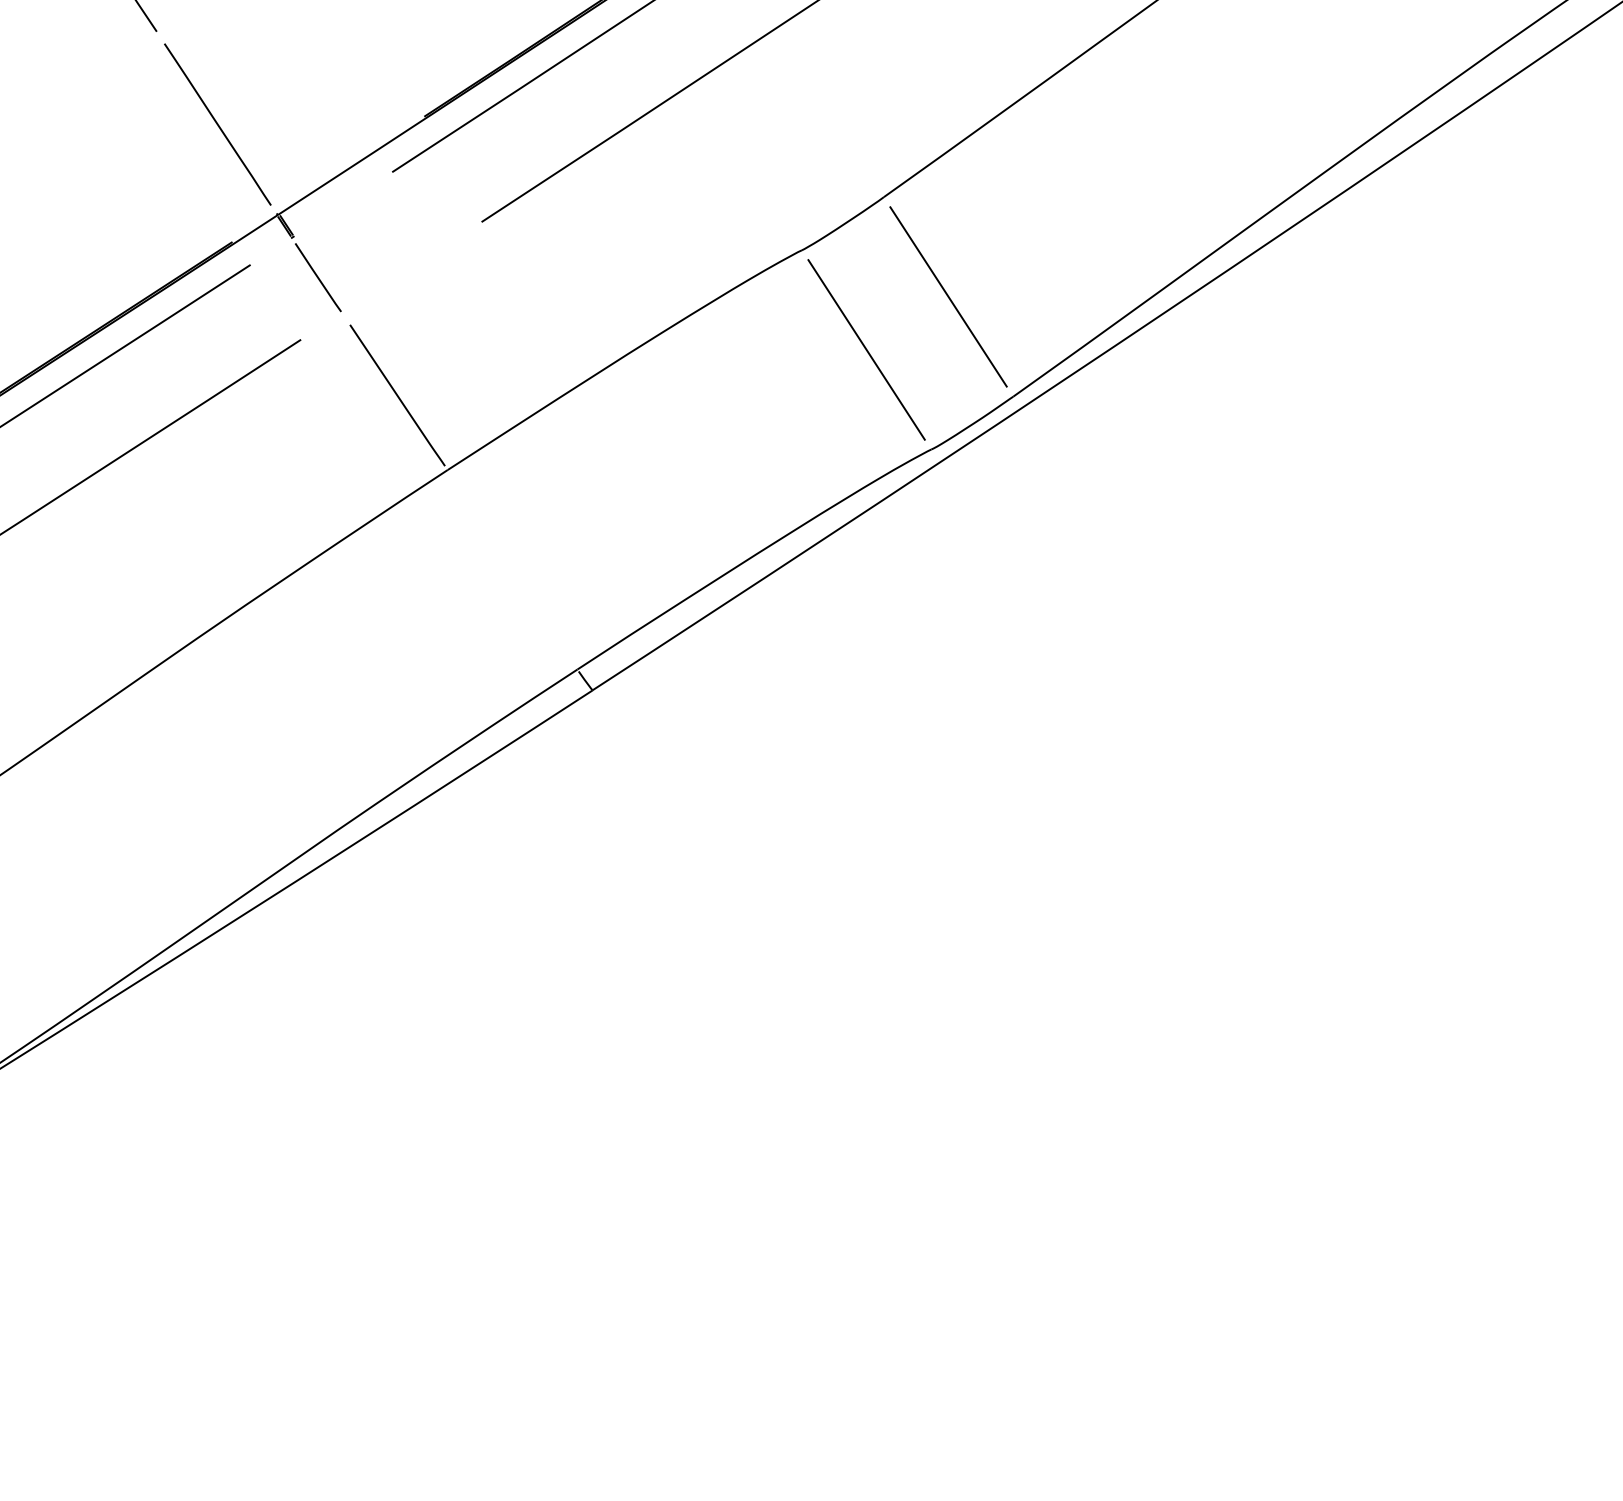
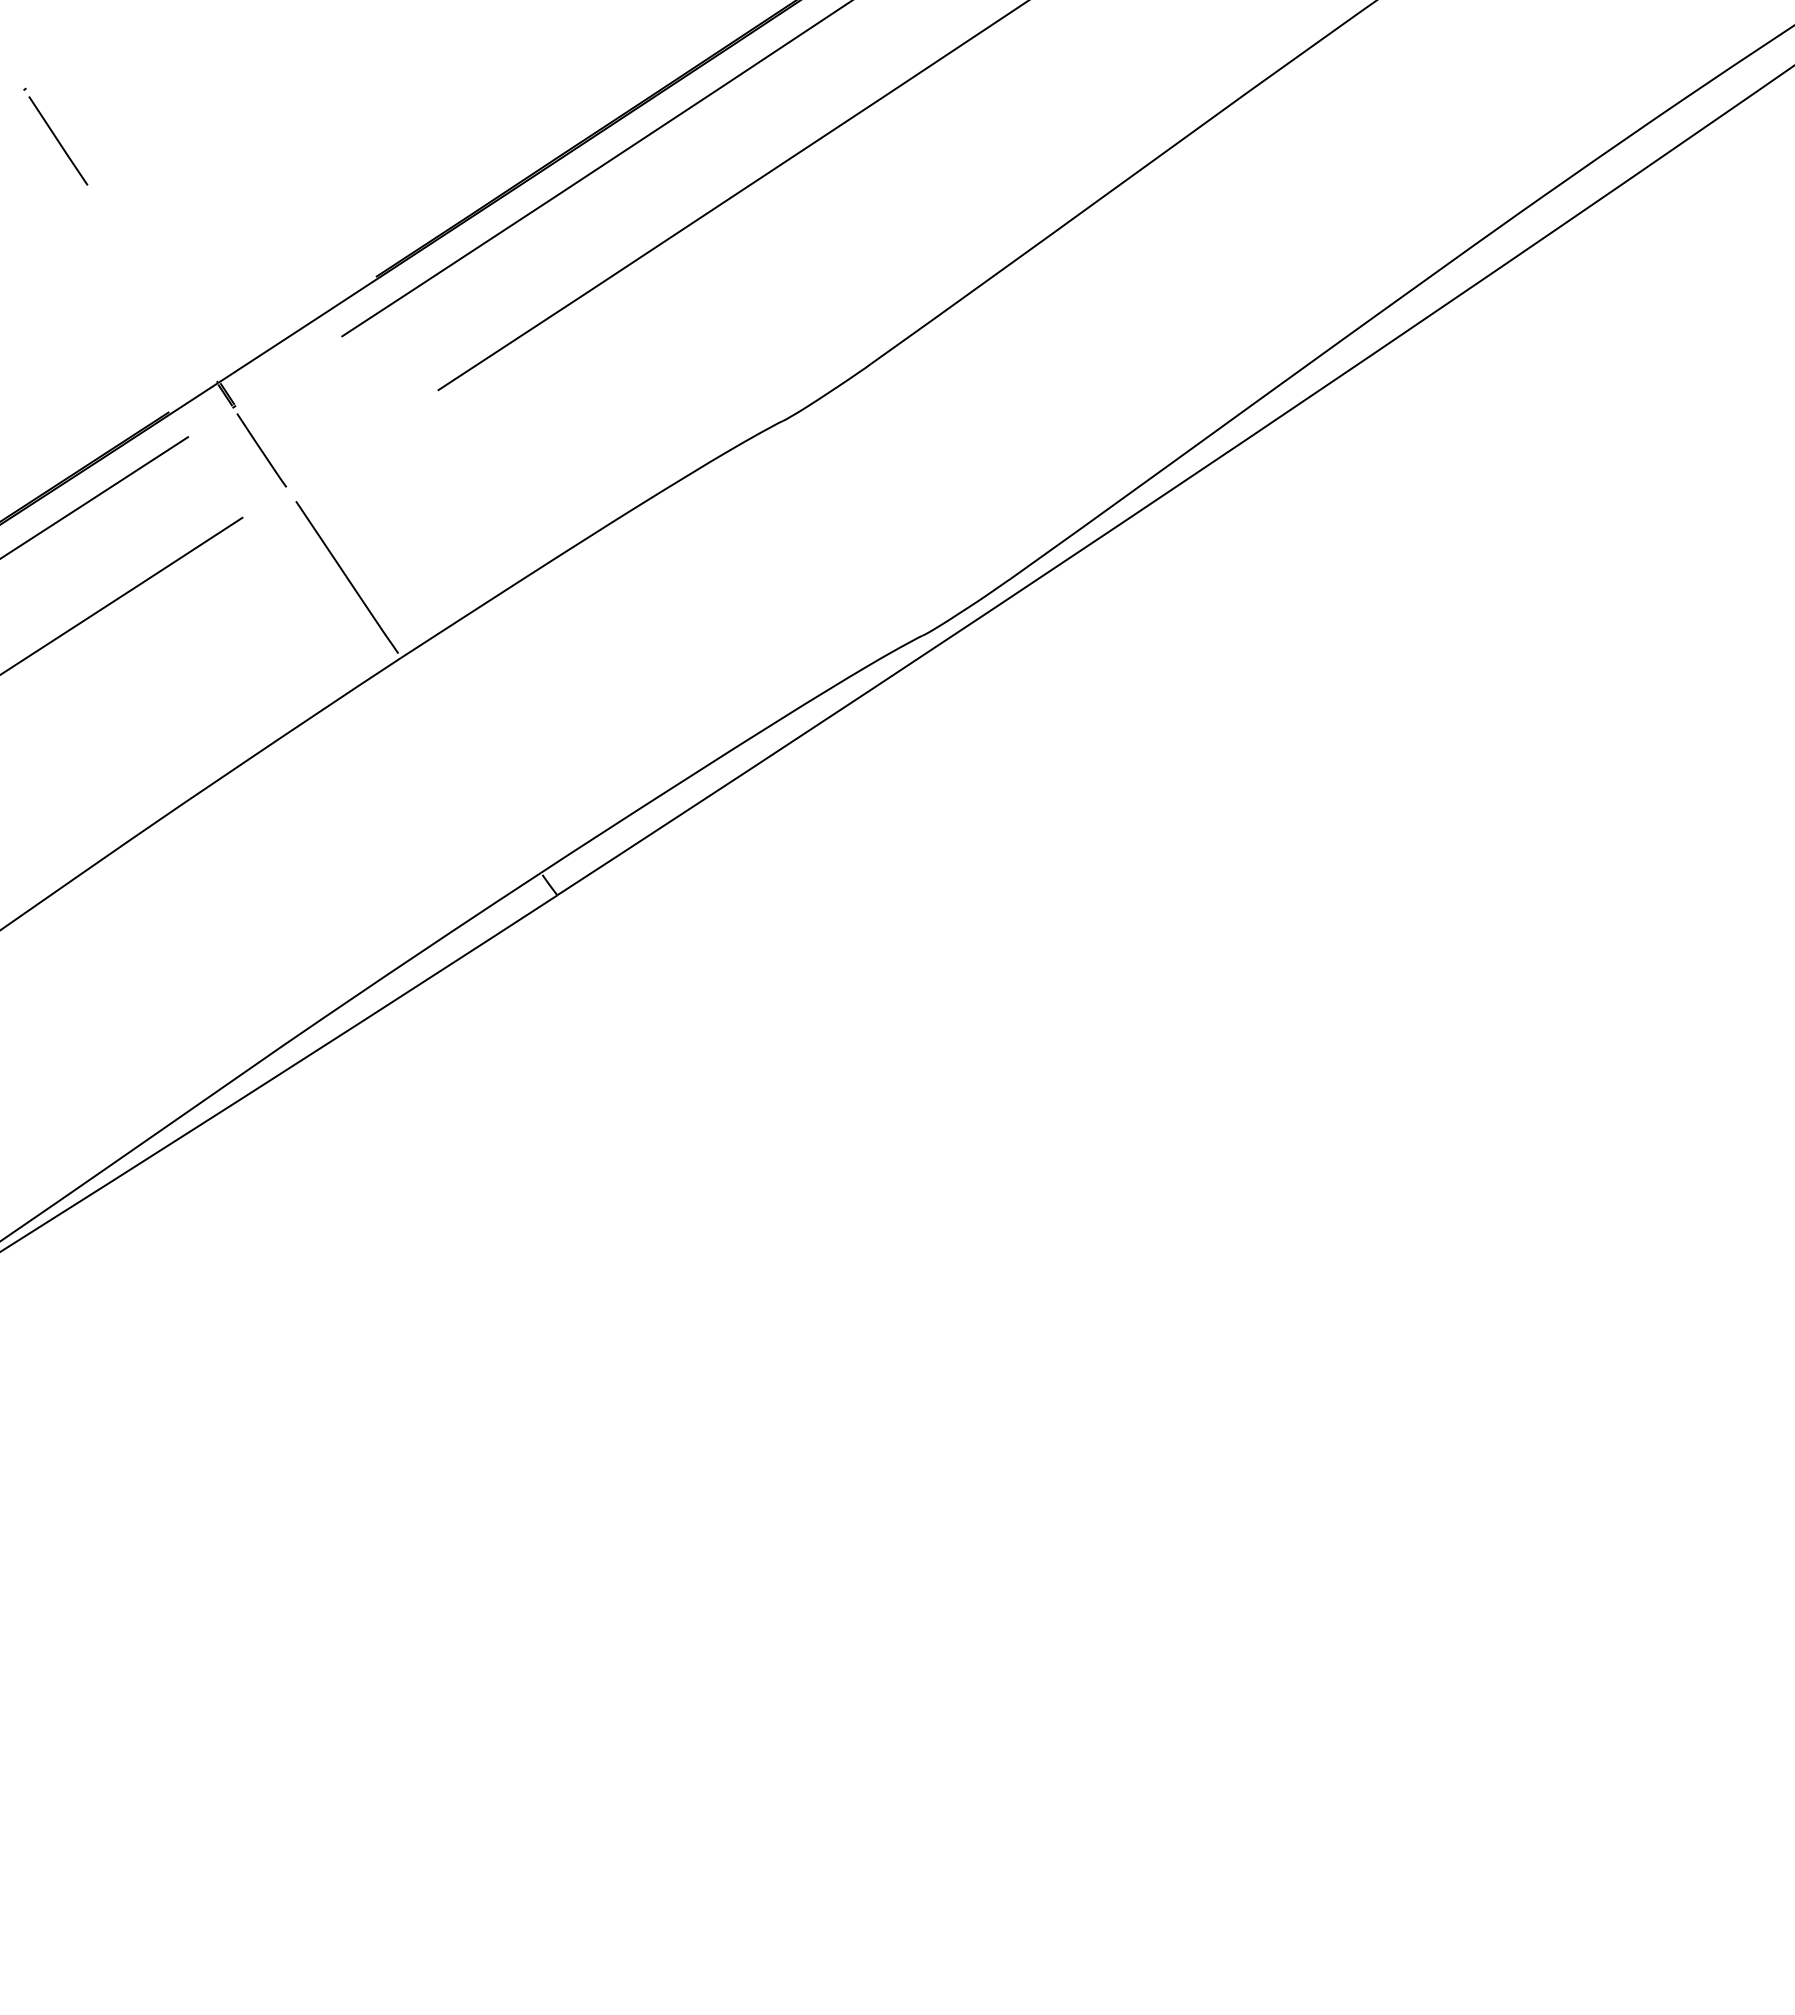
line: (217, 124) -> (153, 285), removed
line: (948, 296) -> (940, 470), removed
line: (866, 350) -> (852, 528), removed

